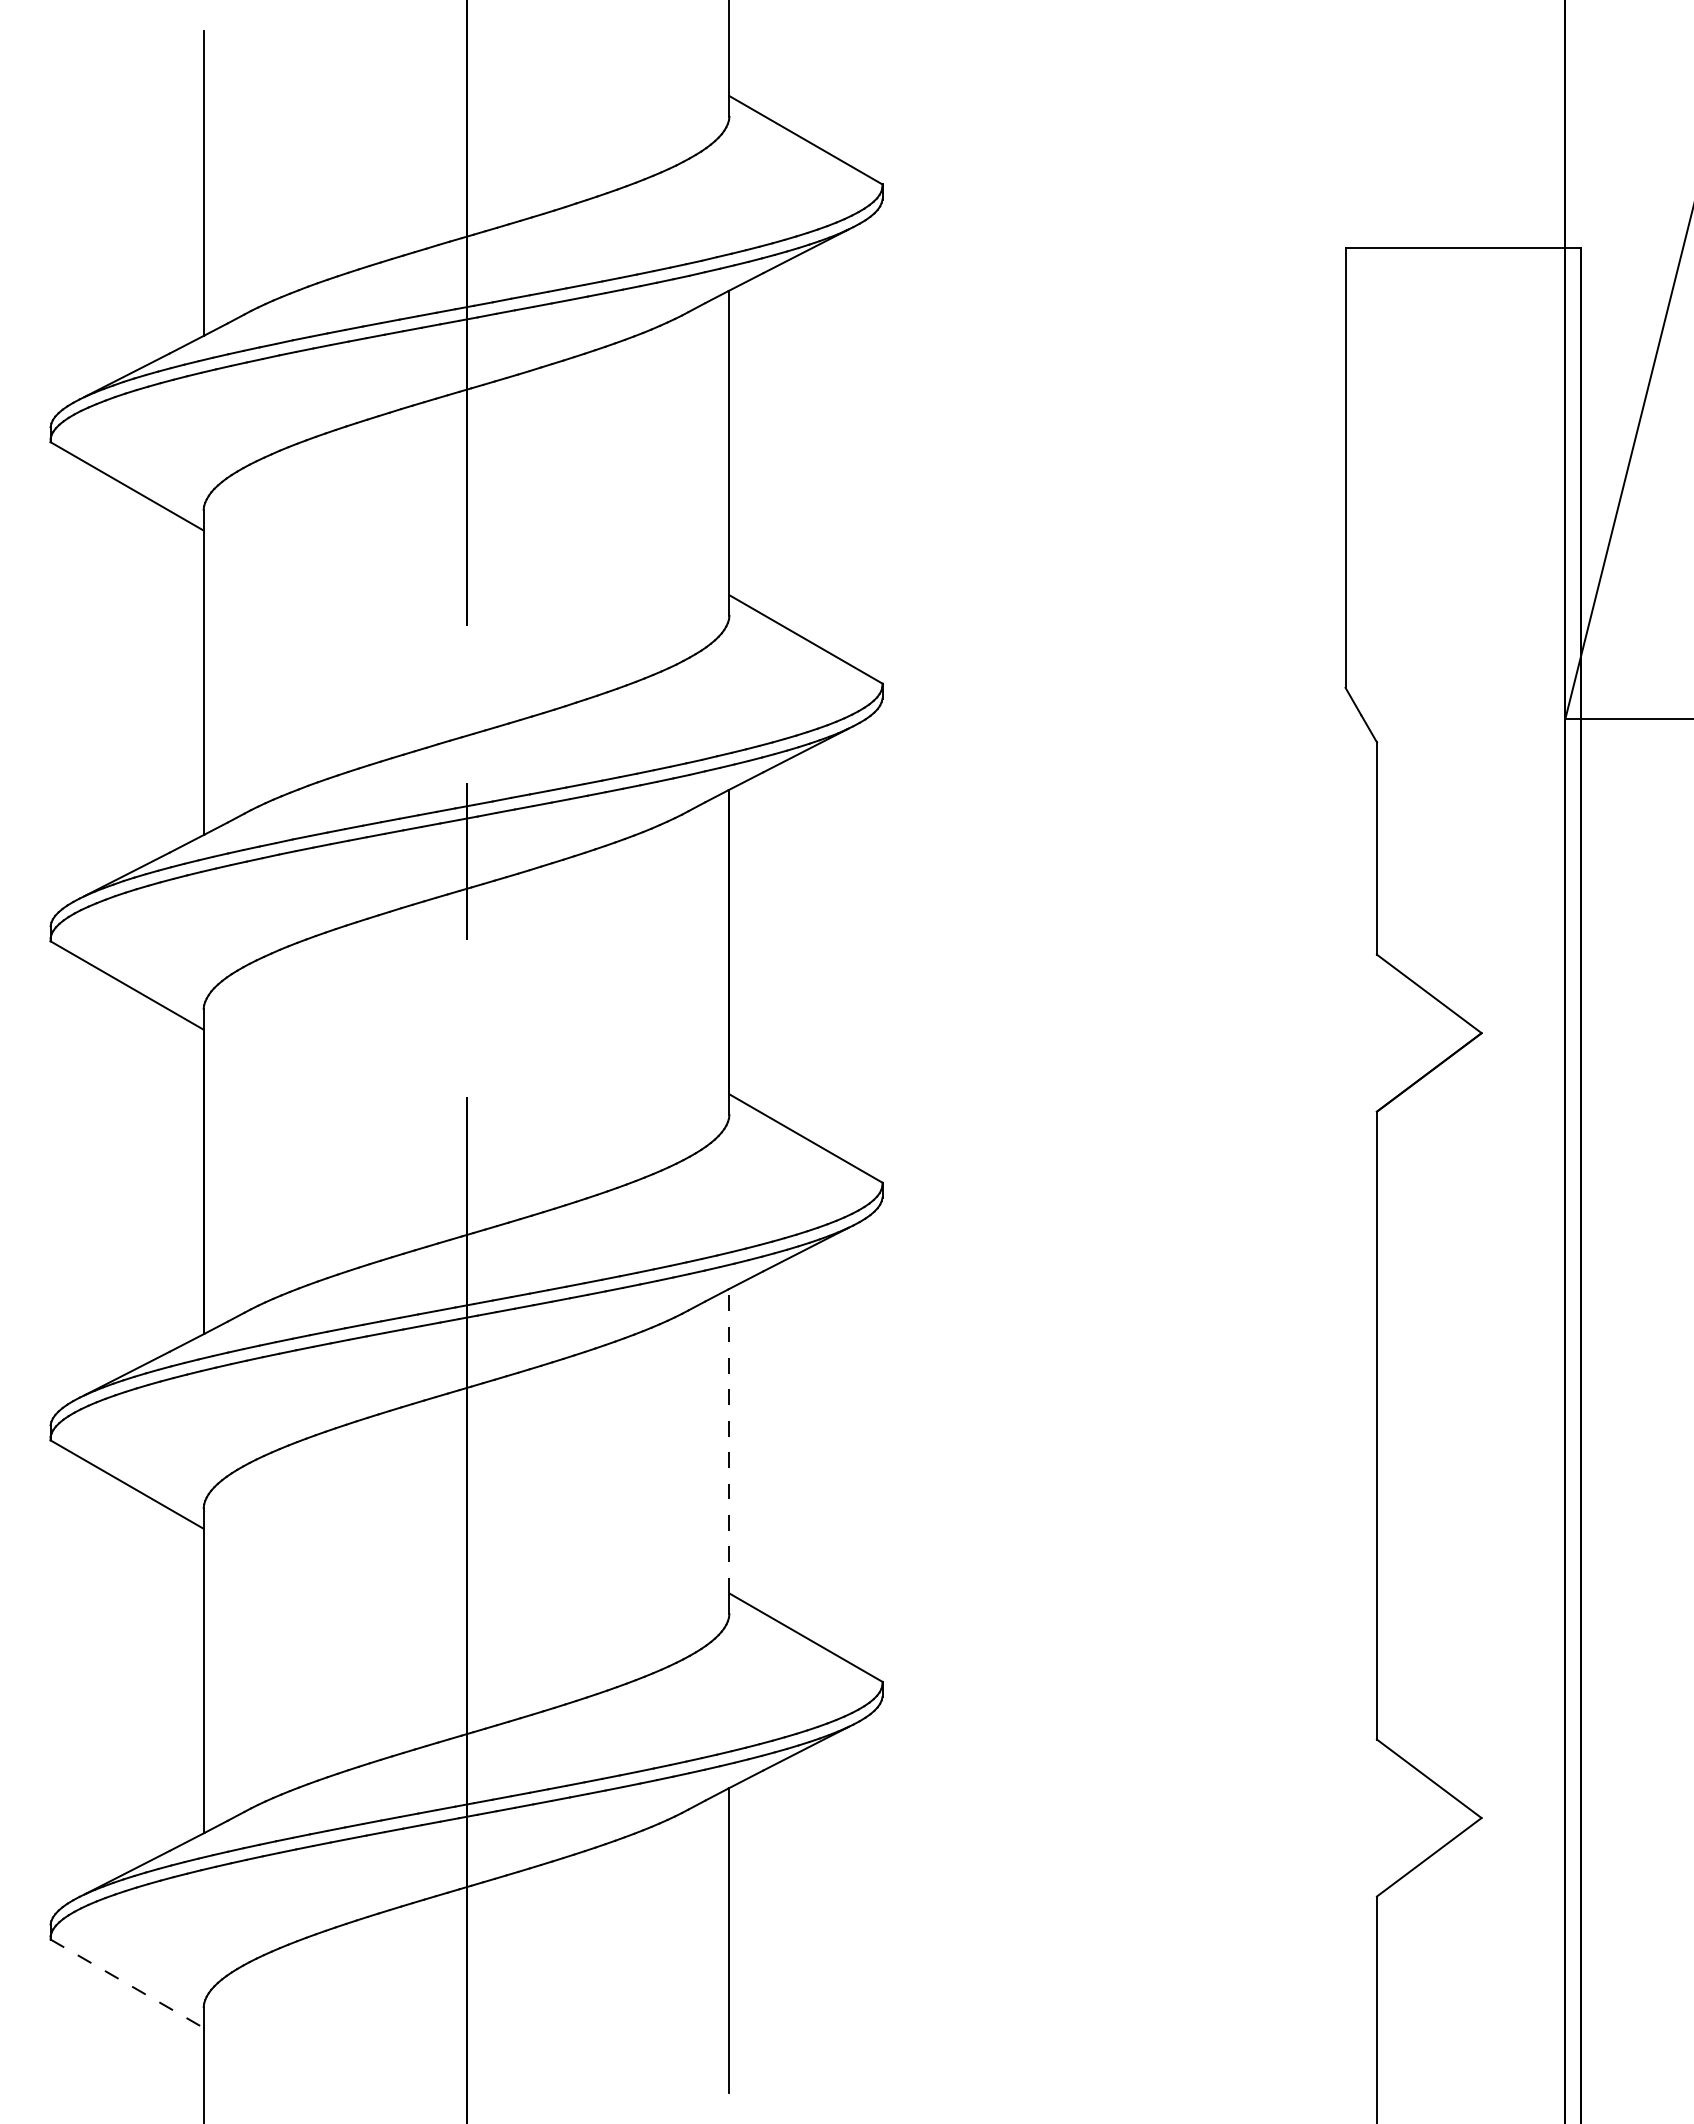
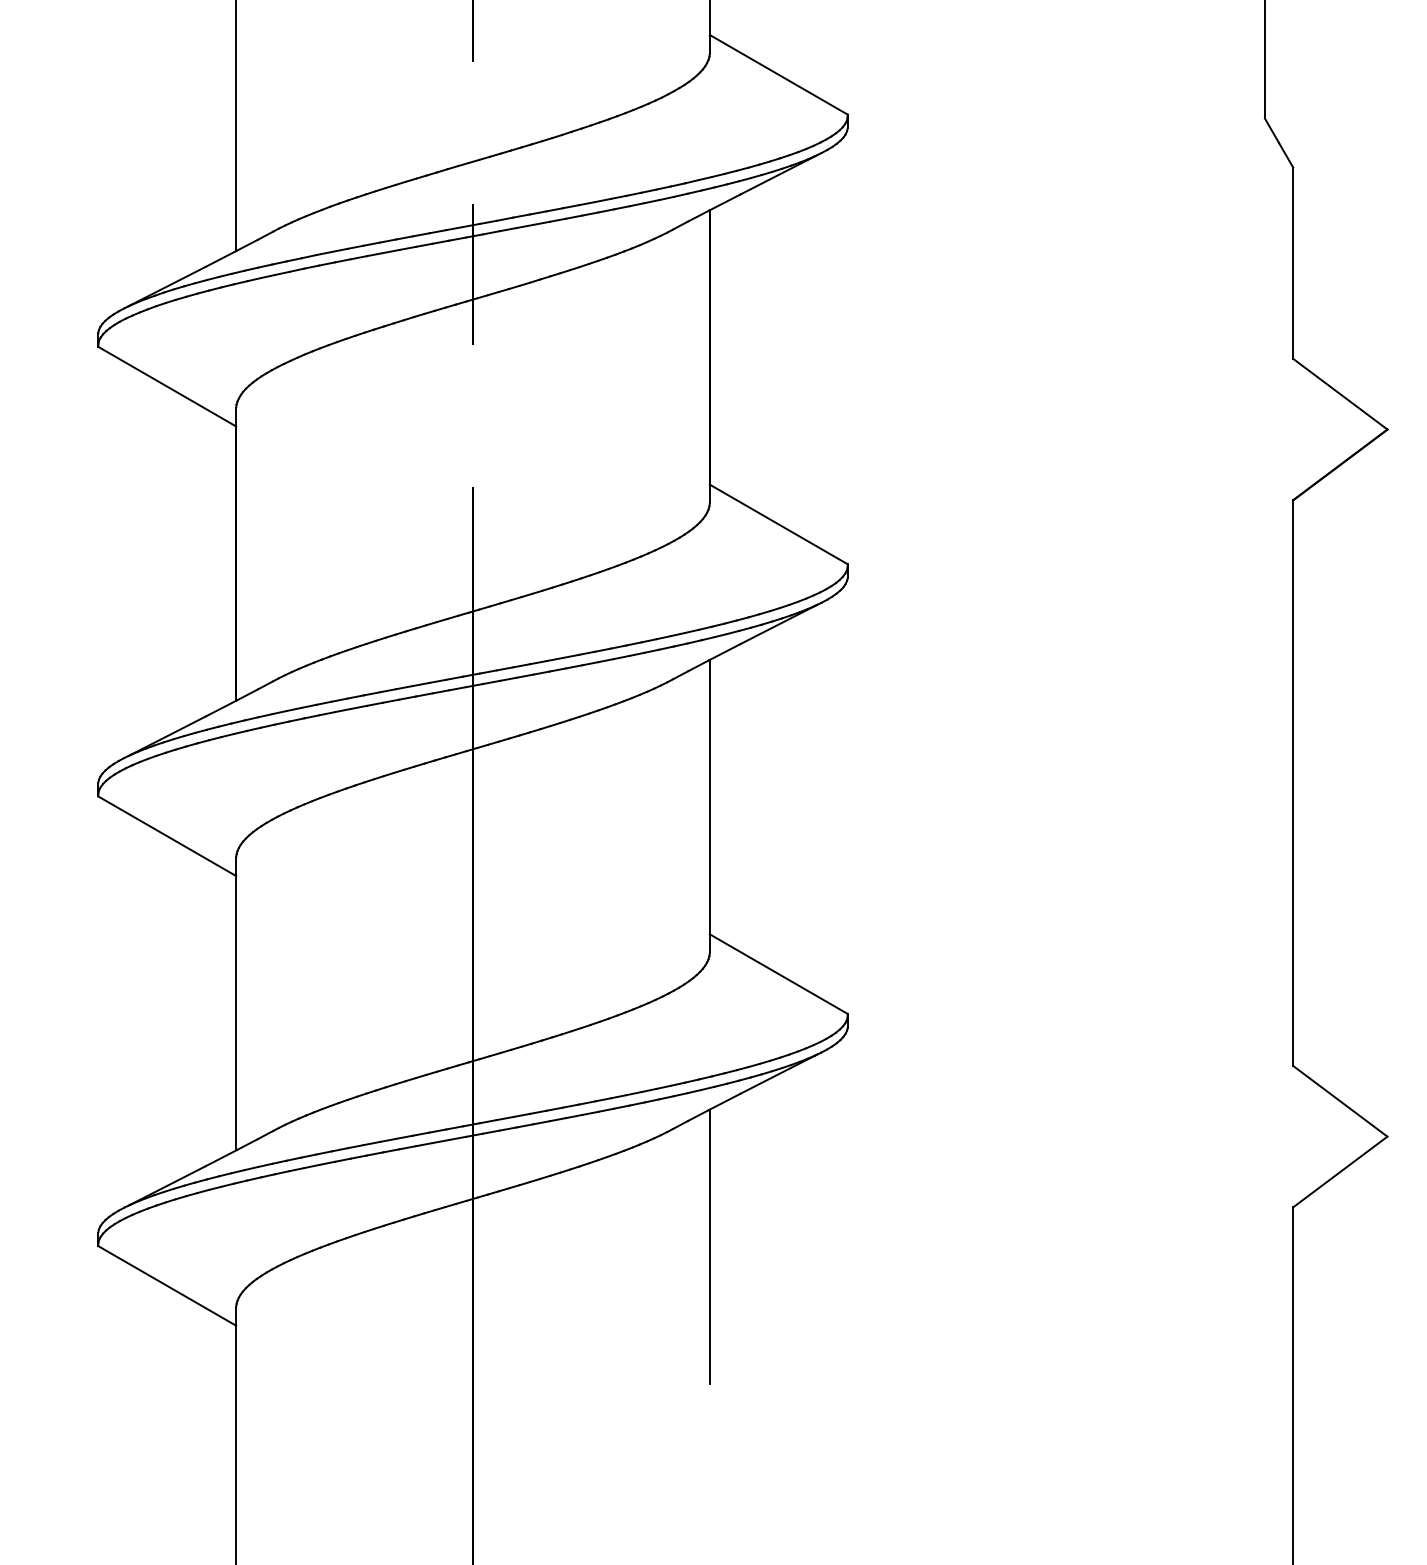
line: (729, 1440) -> (709, 796), dashed -> solid
line: (127, 1983) -> (167, 1285), dashed -> solid

